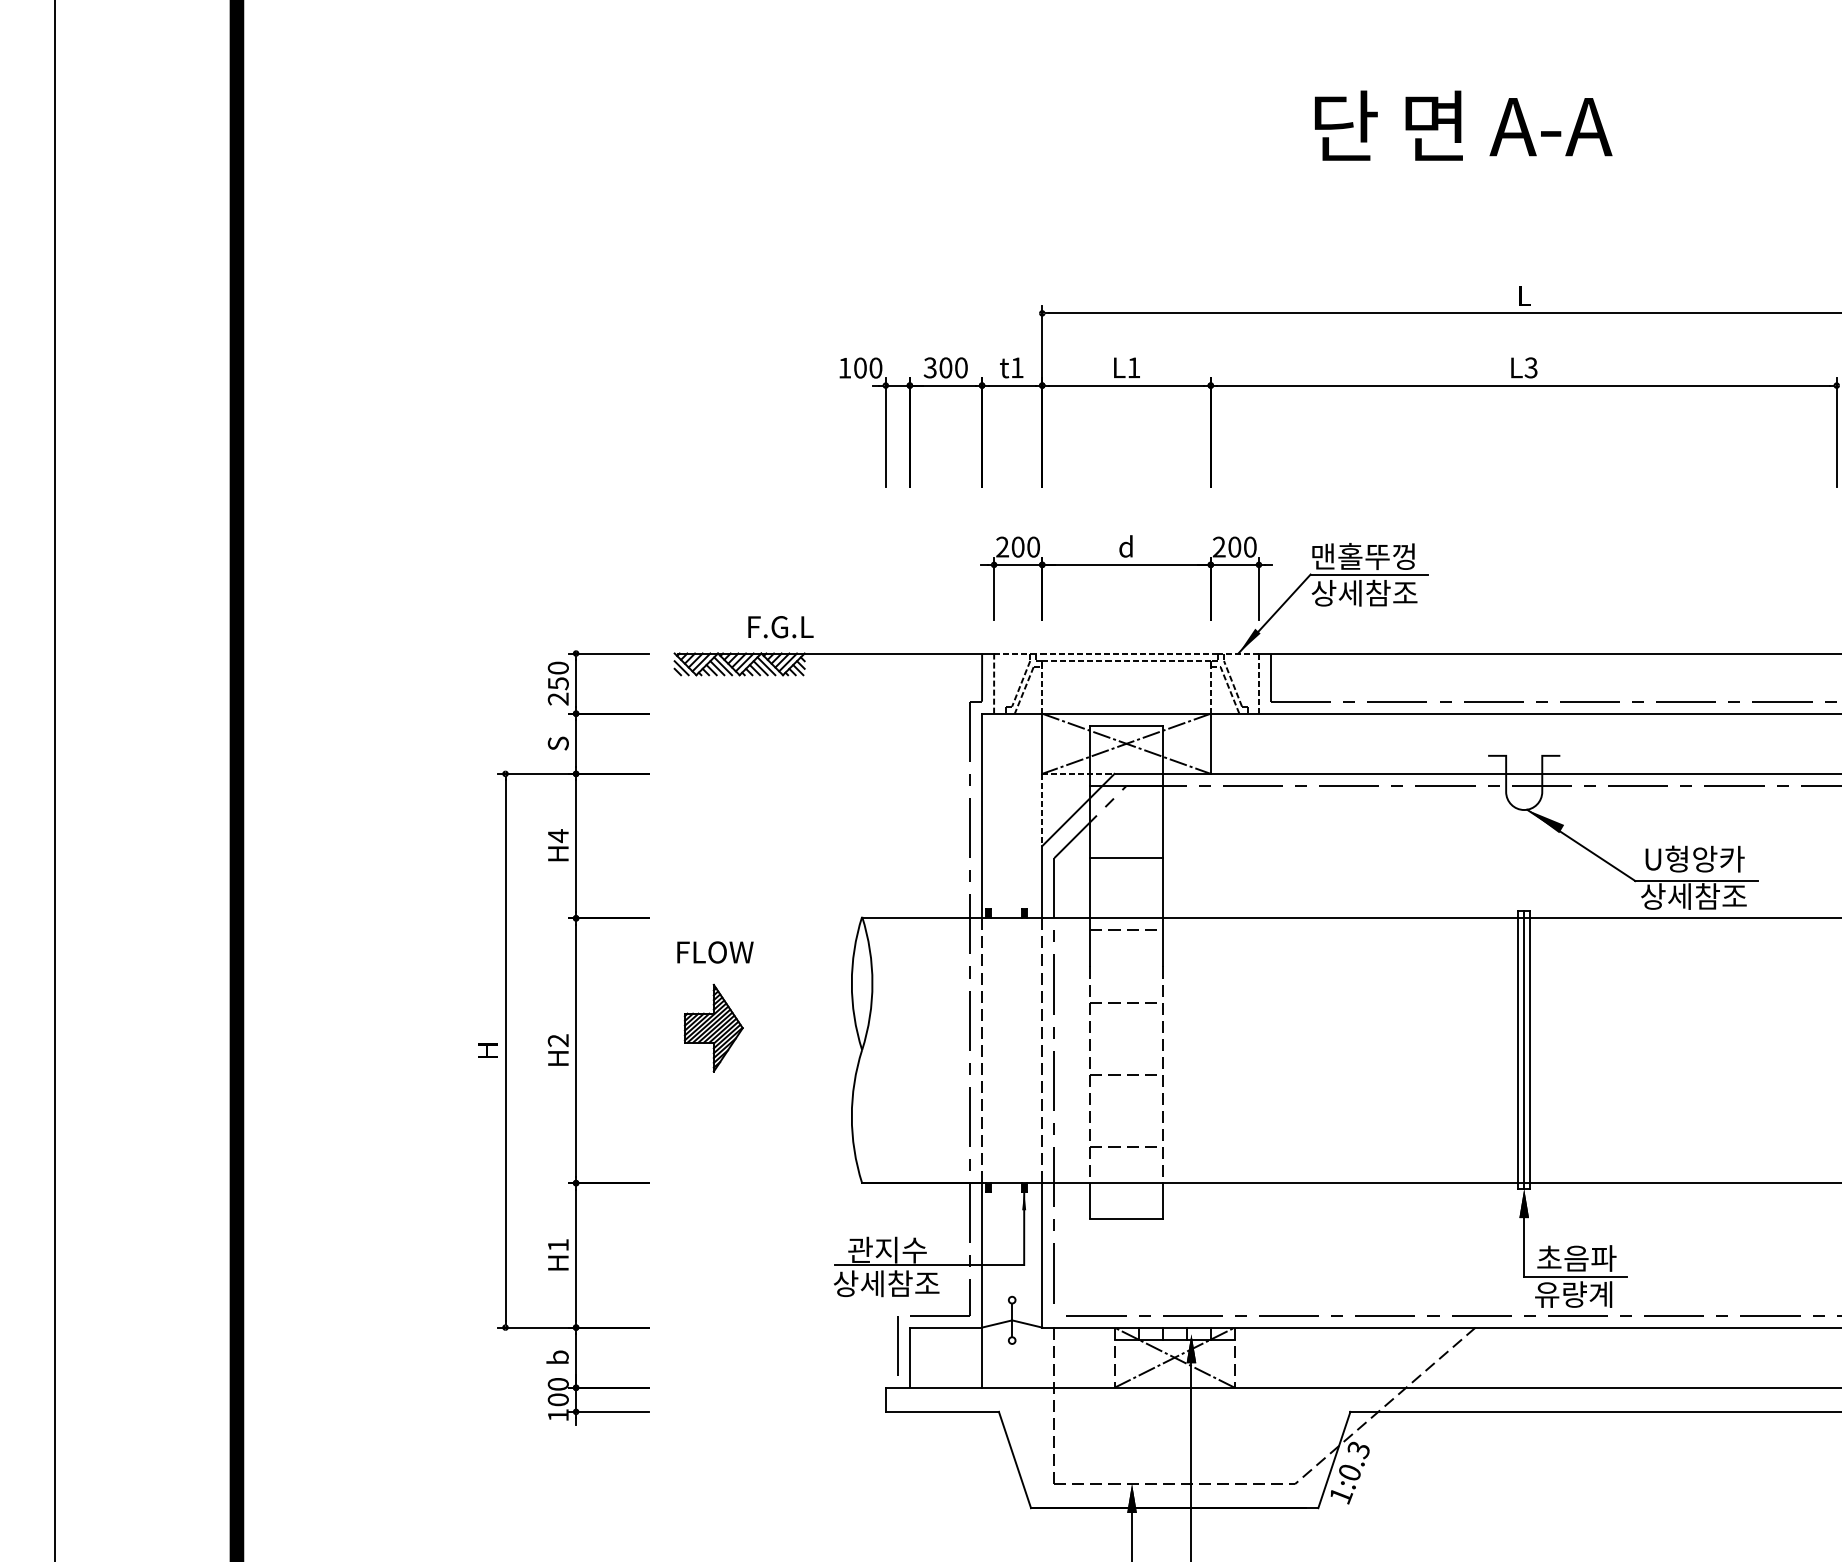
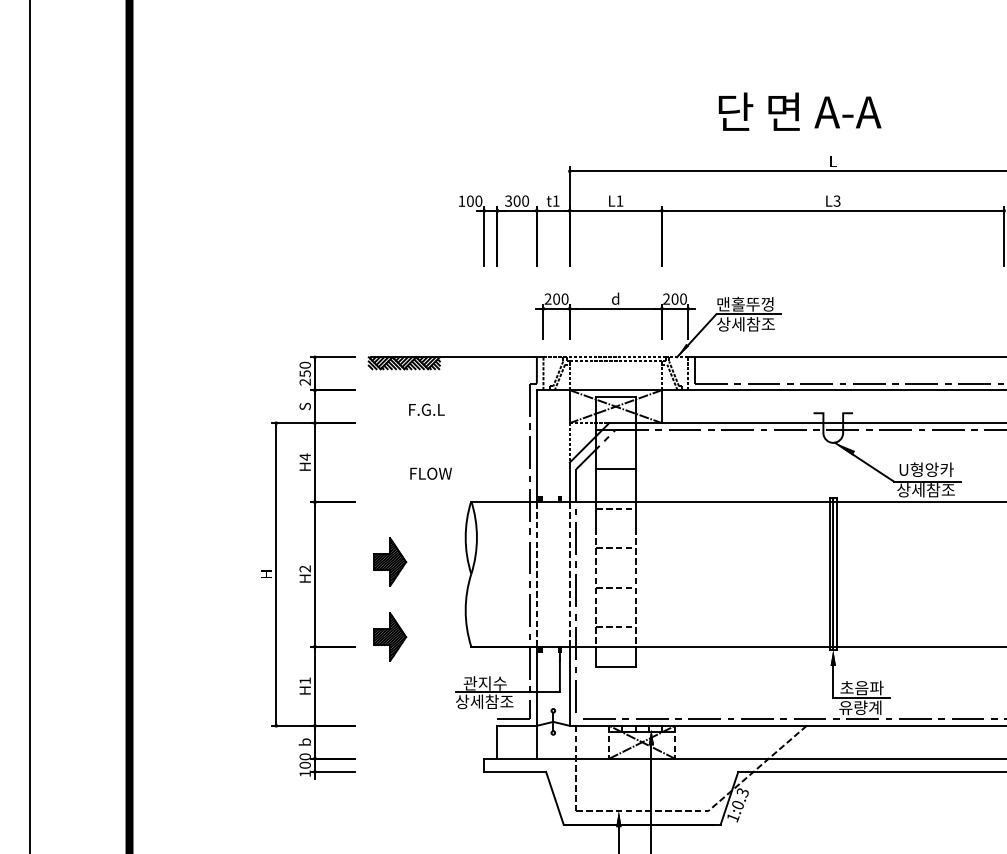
text: (1462, 125) -> (799, 111), moved
text: (780, 626) -> (426, 409), moved
text: (714, 952) -> (430, 473), moved
part: (714, 1164) -> (390, 636), added
line: (897, 1350) -> (490, 738), removed

